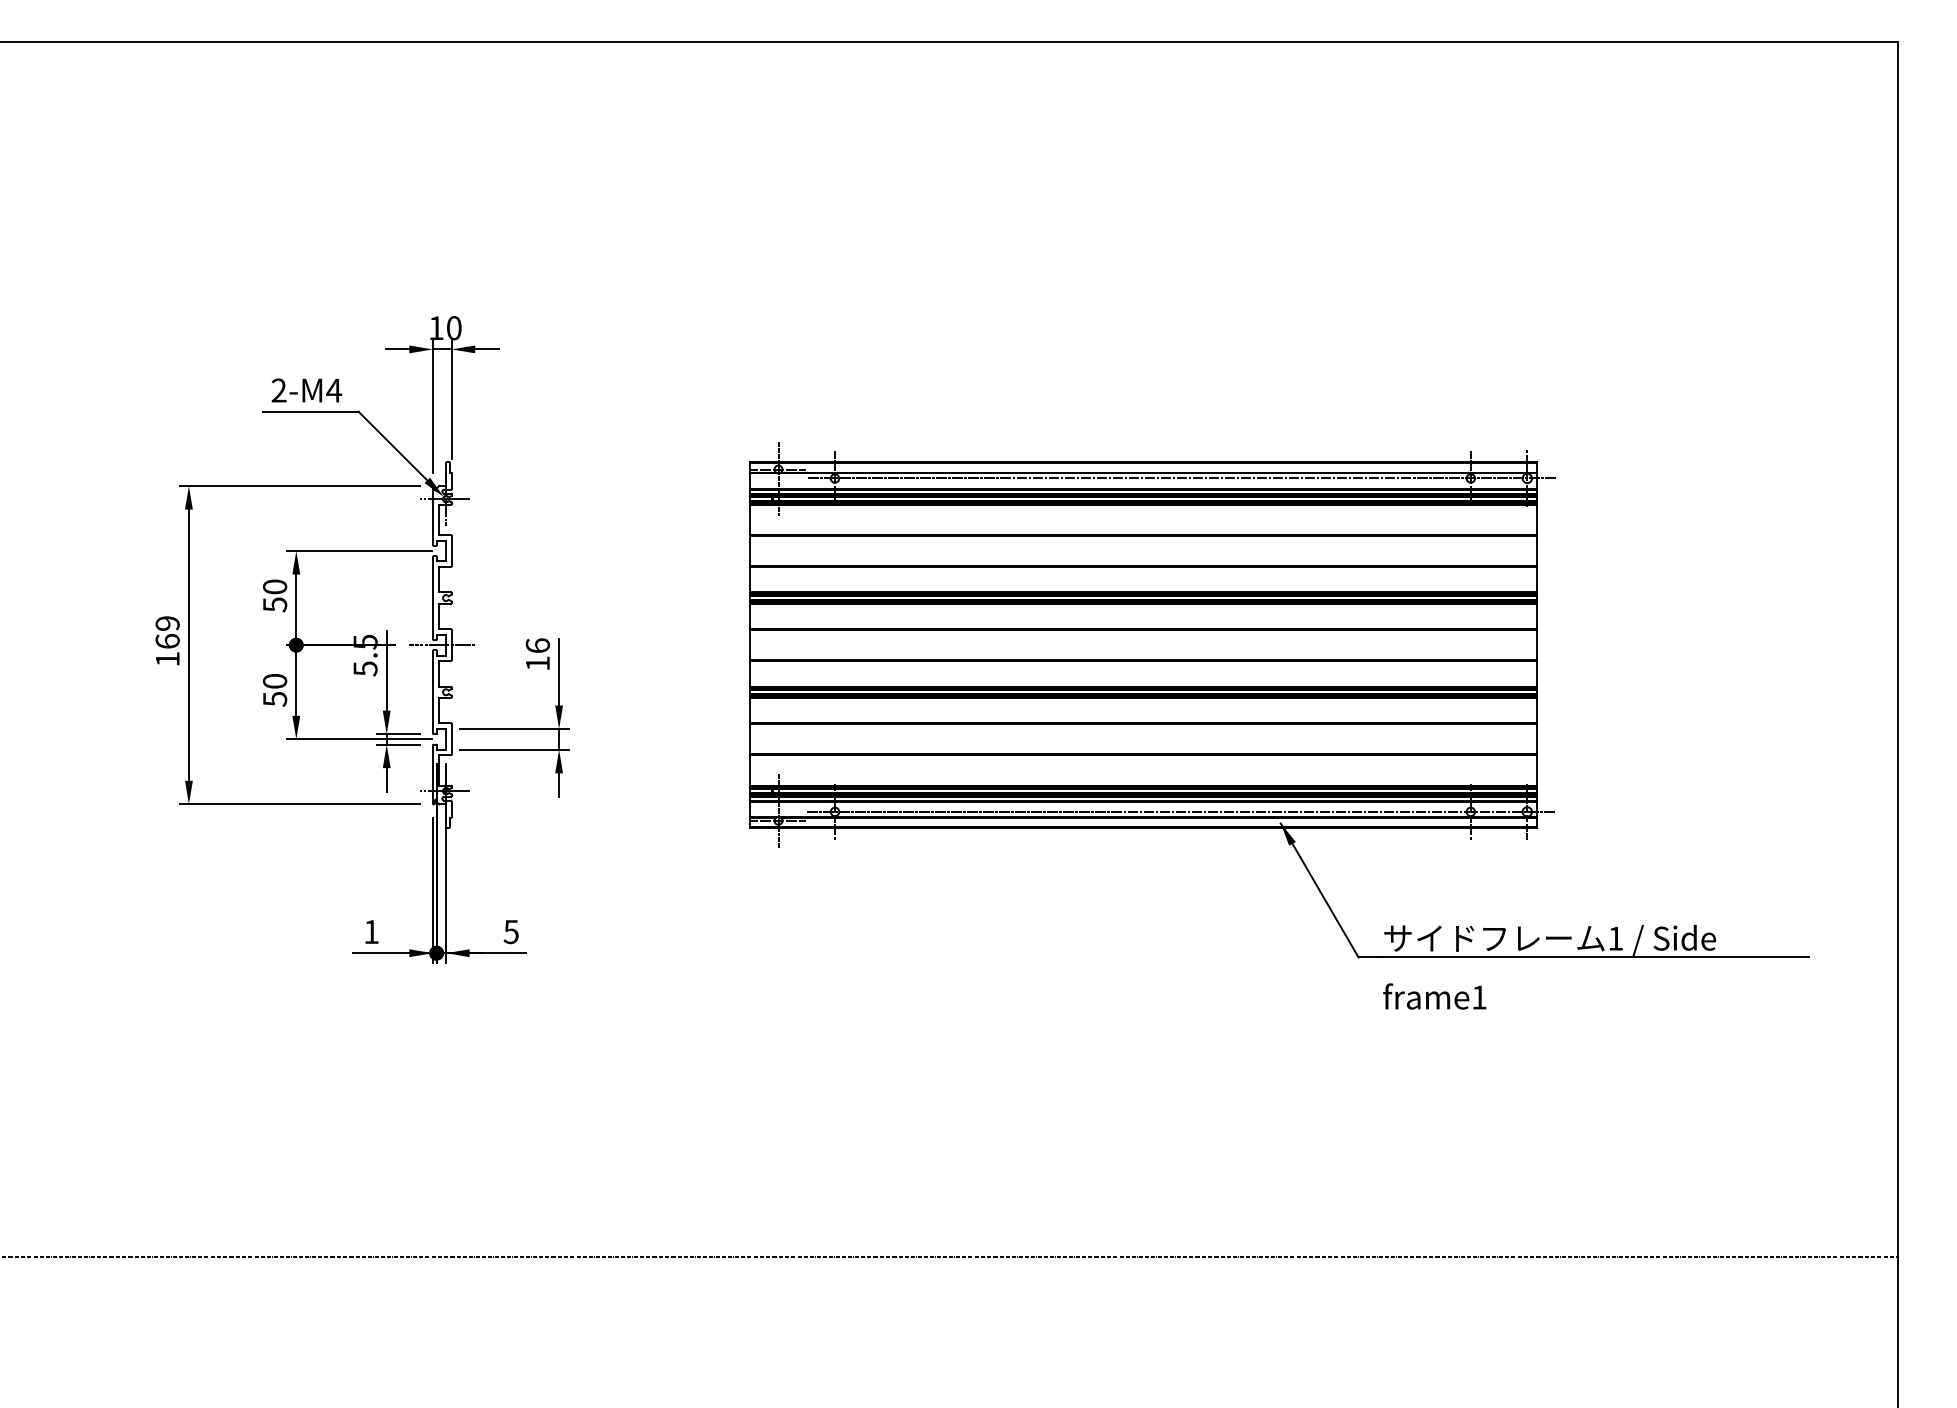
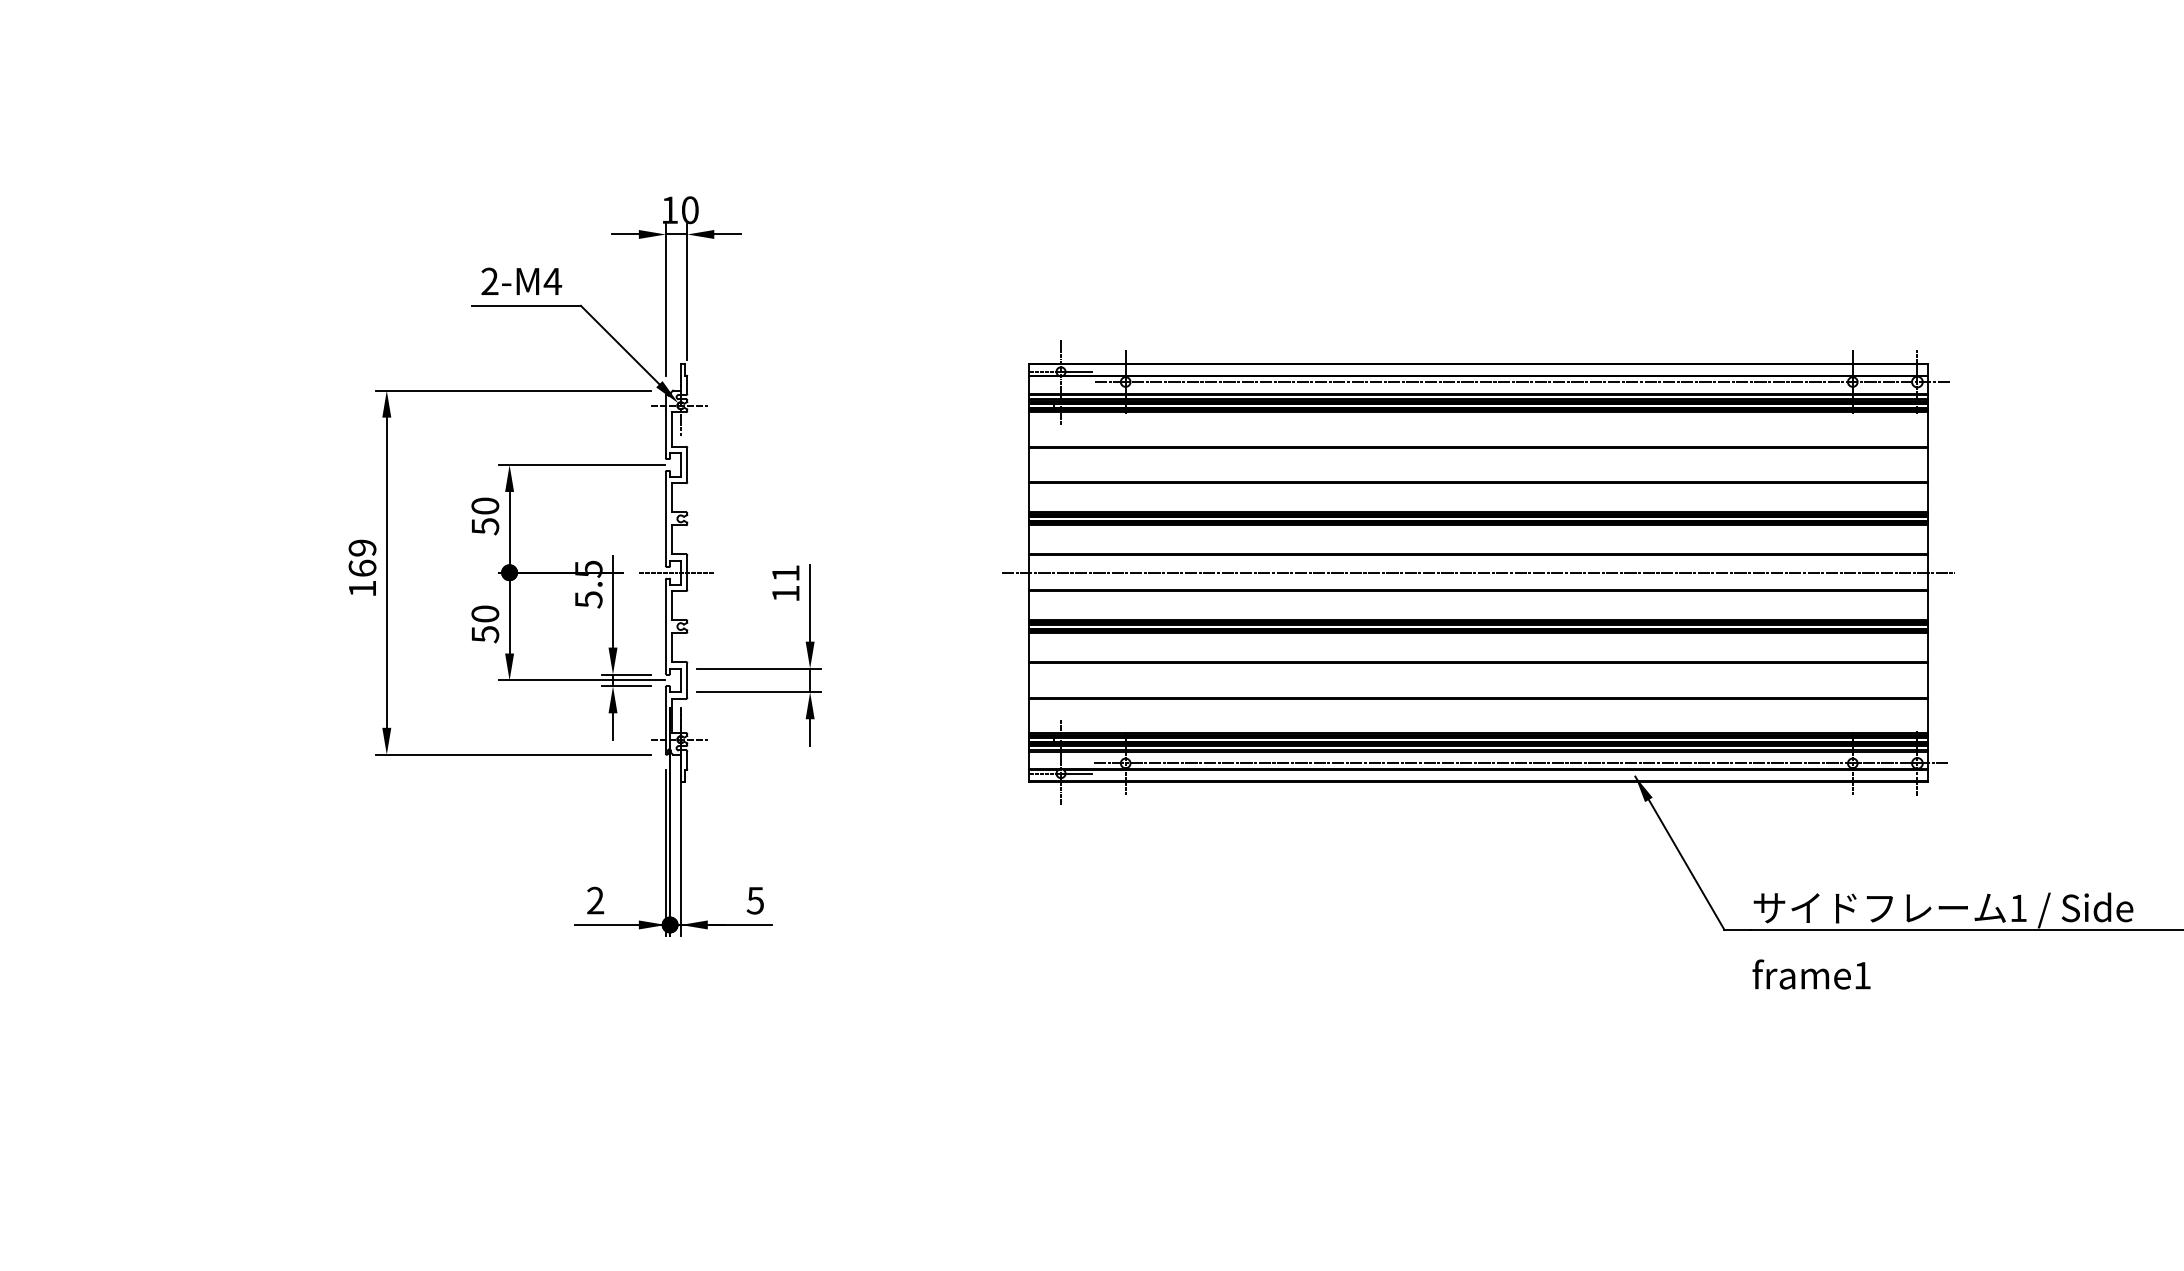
text: (537, 645) -> (785, 573), 16 -> 11
line: (1143, 645) -> (1478, 573), added
text: (371, 931) -> (595, 900), 1 -> 2

